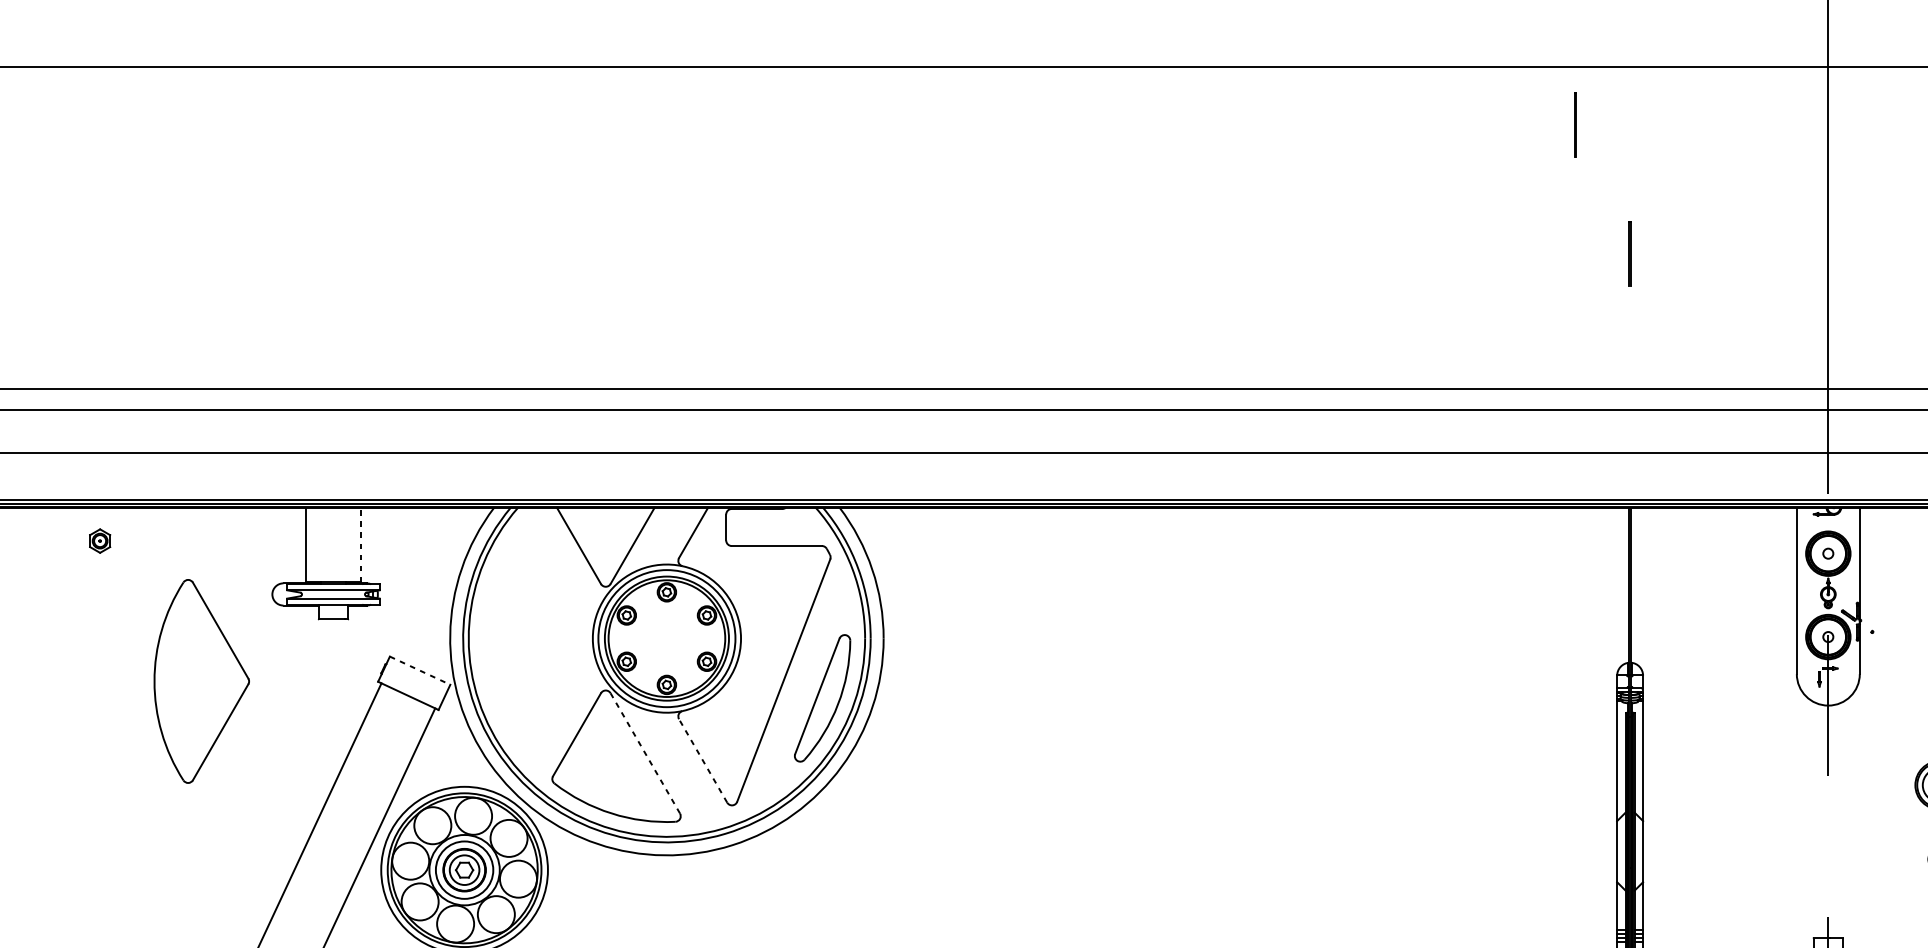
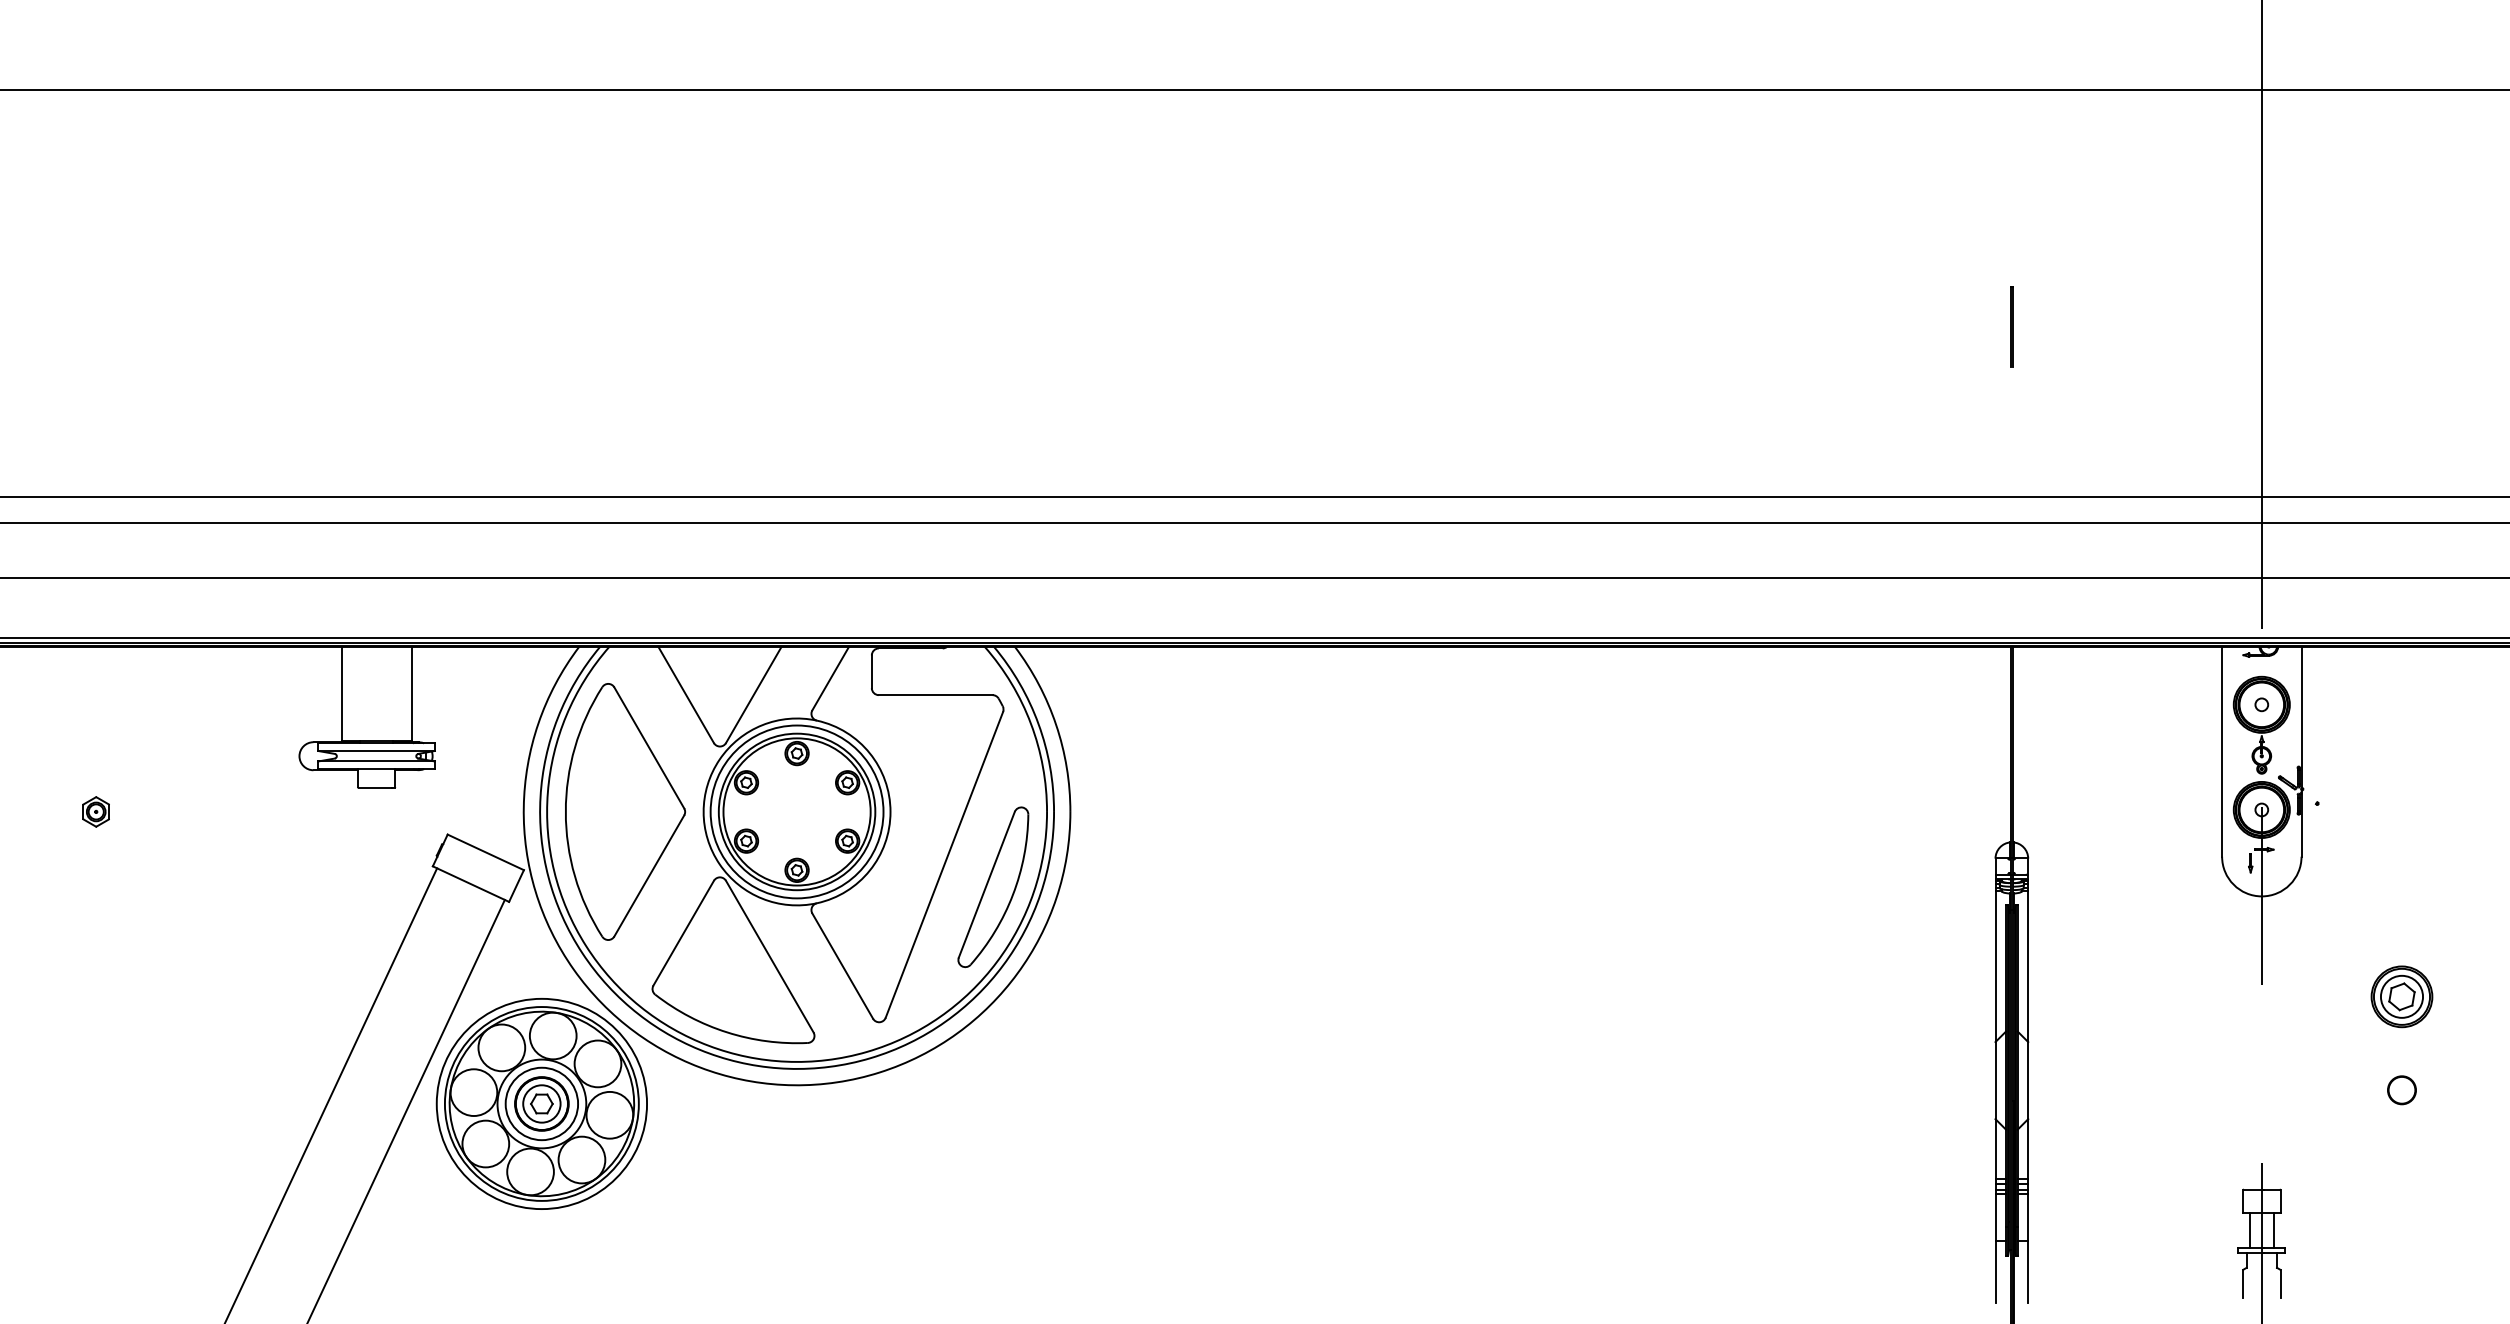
line: (1575, 124) -> (1942, 163), removed
part: (99, 540) -> (95, 811), moved
line: (361, 544) -> (411, 693), dashed -> solid
line: (420, 670) -> (486, 852), dashed -> solid
part: (201, 681) -> (625, 811), moved
line: (645, 753) -> (769, 956), dashed -> solid
line: (702, 761) -> (842, 966), dashed -> solid

